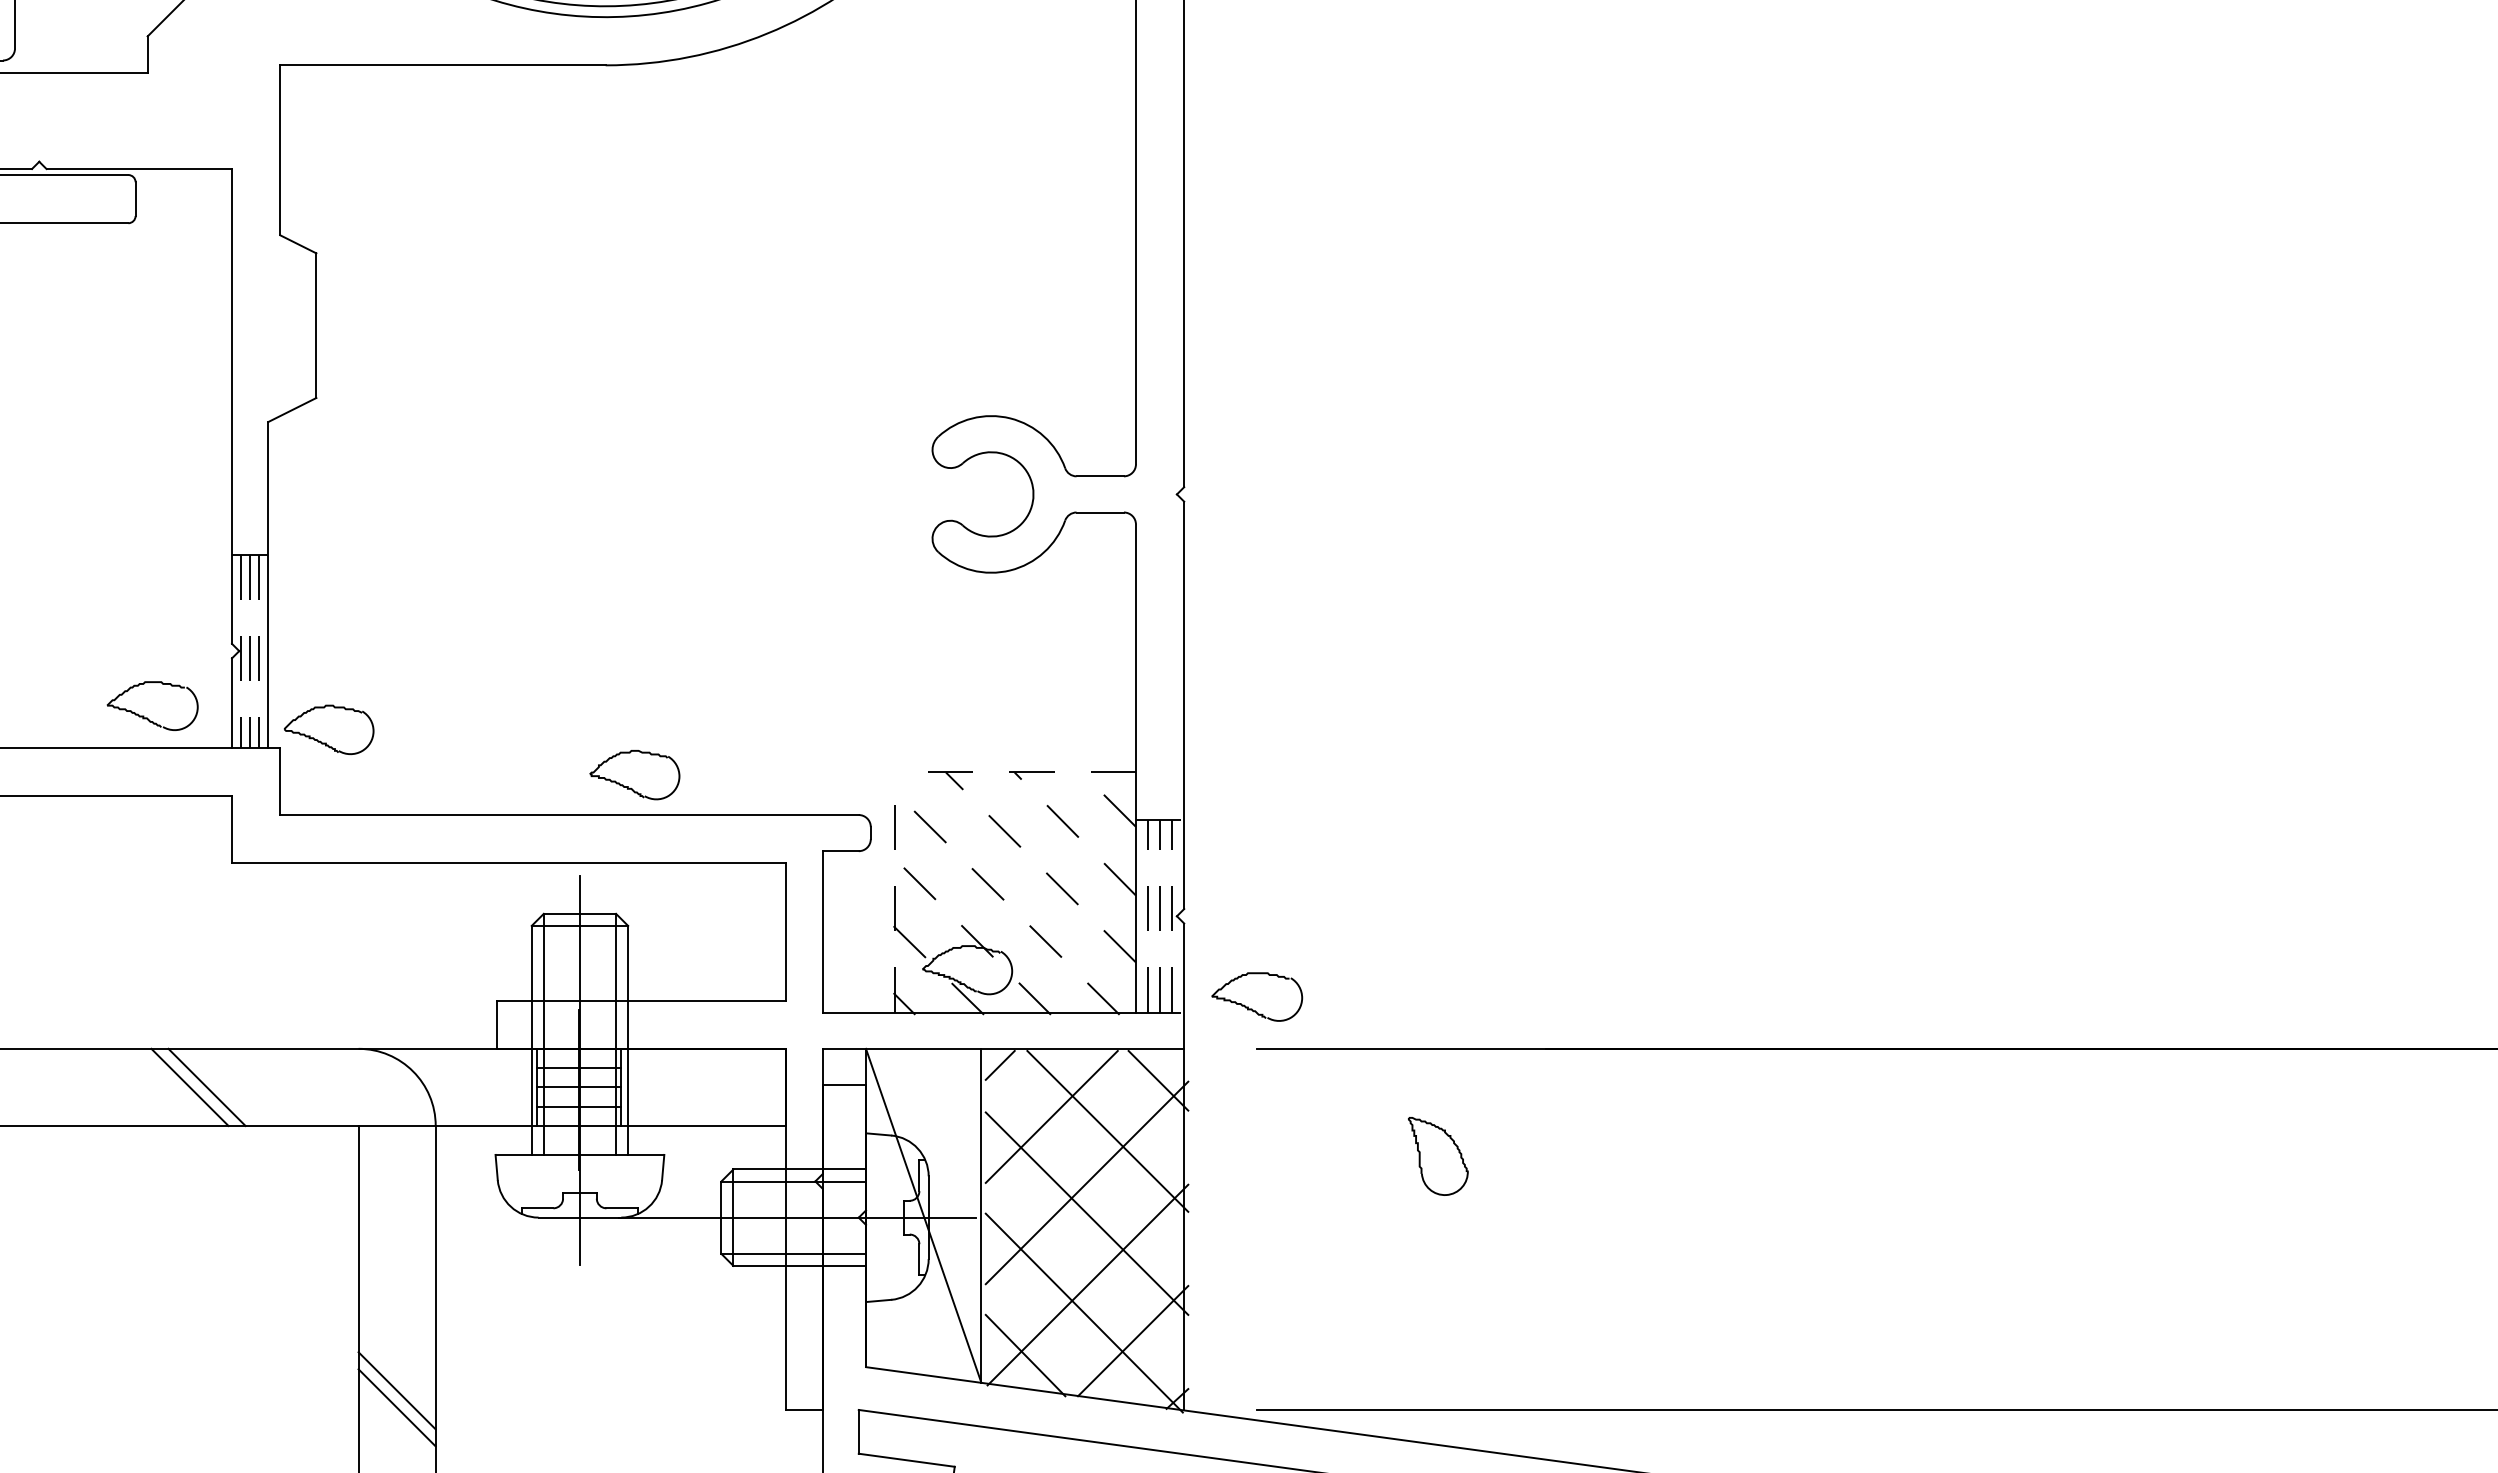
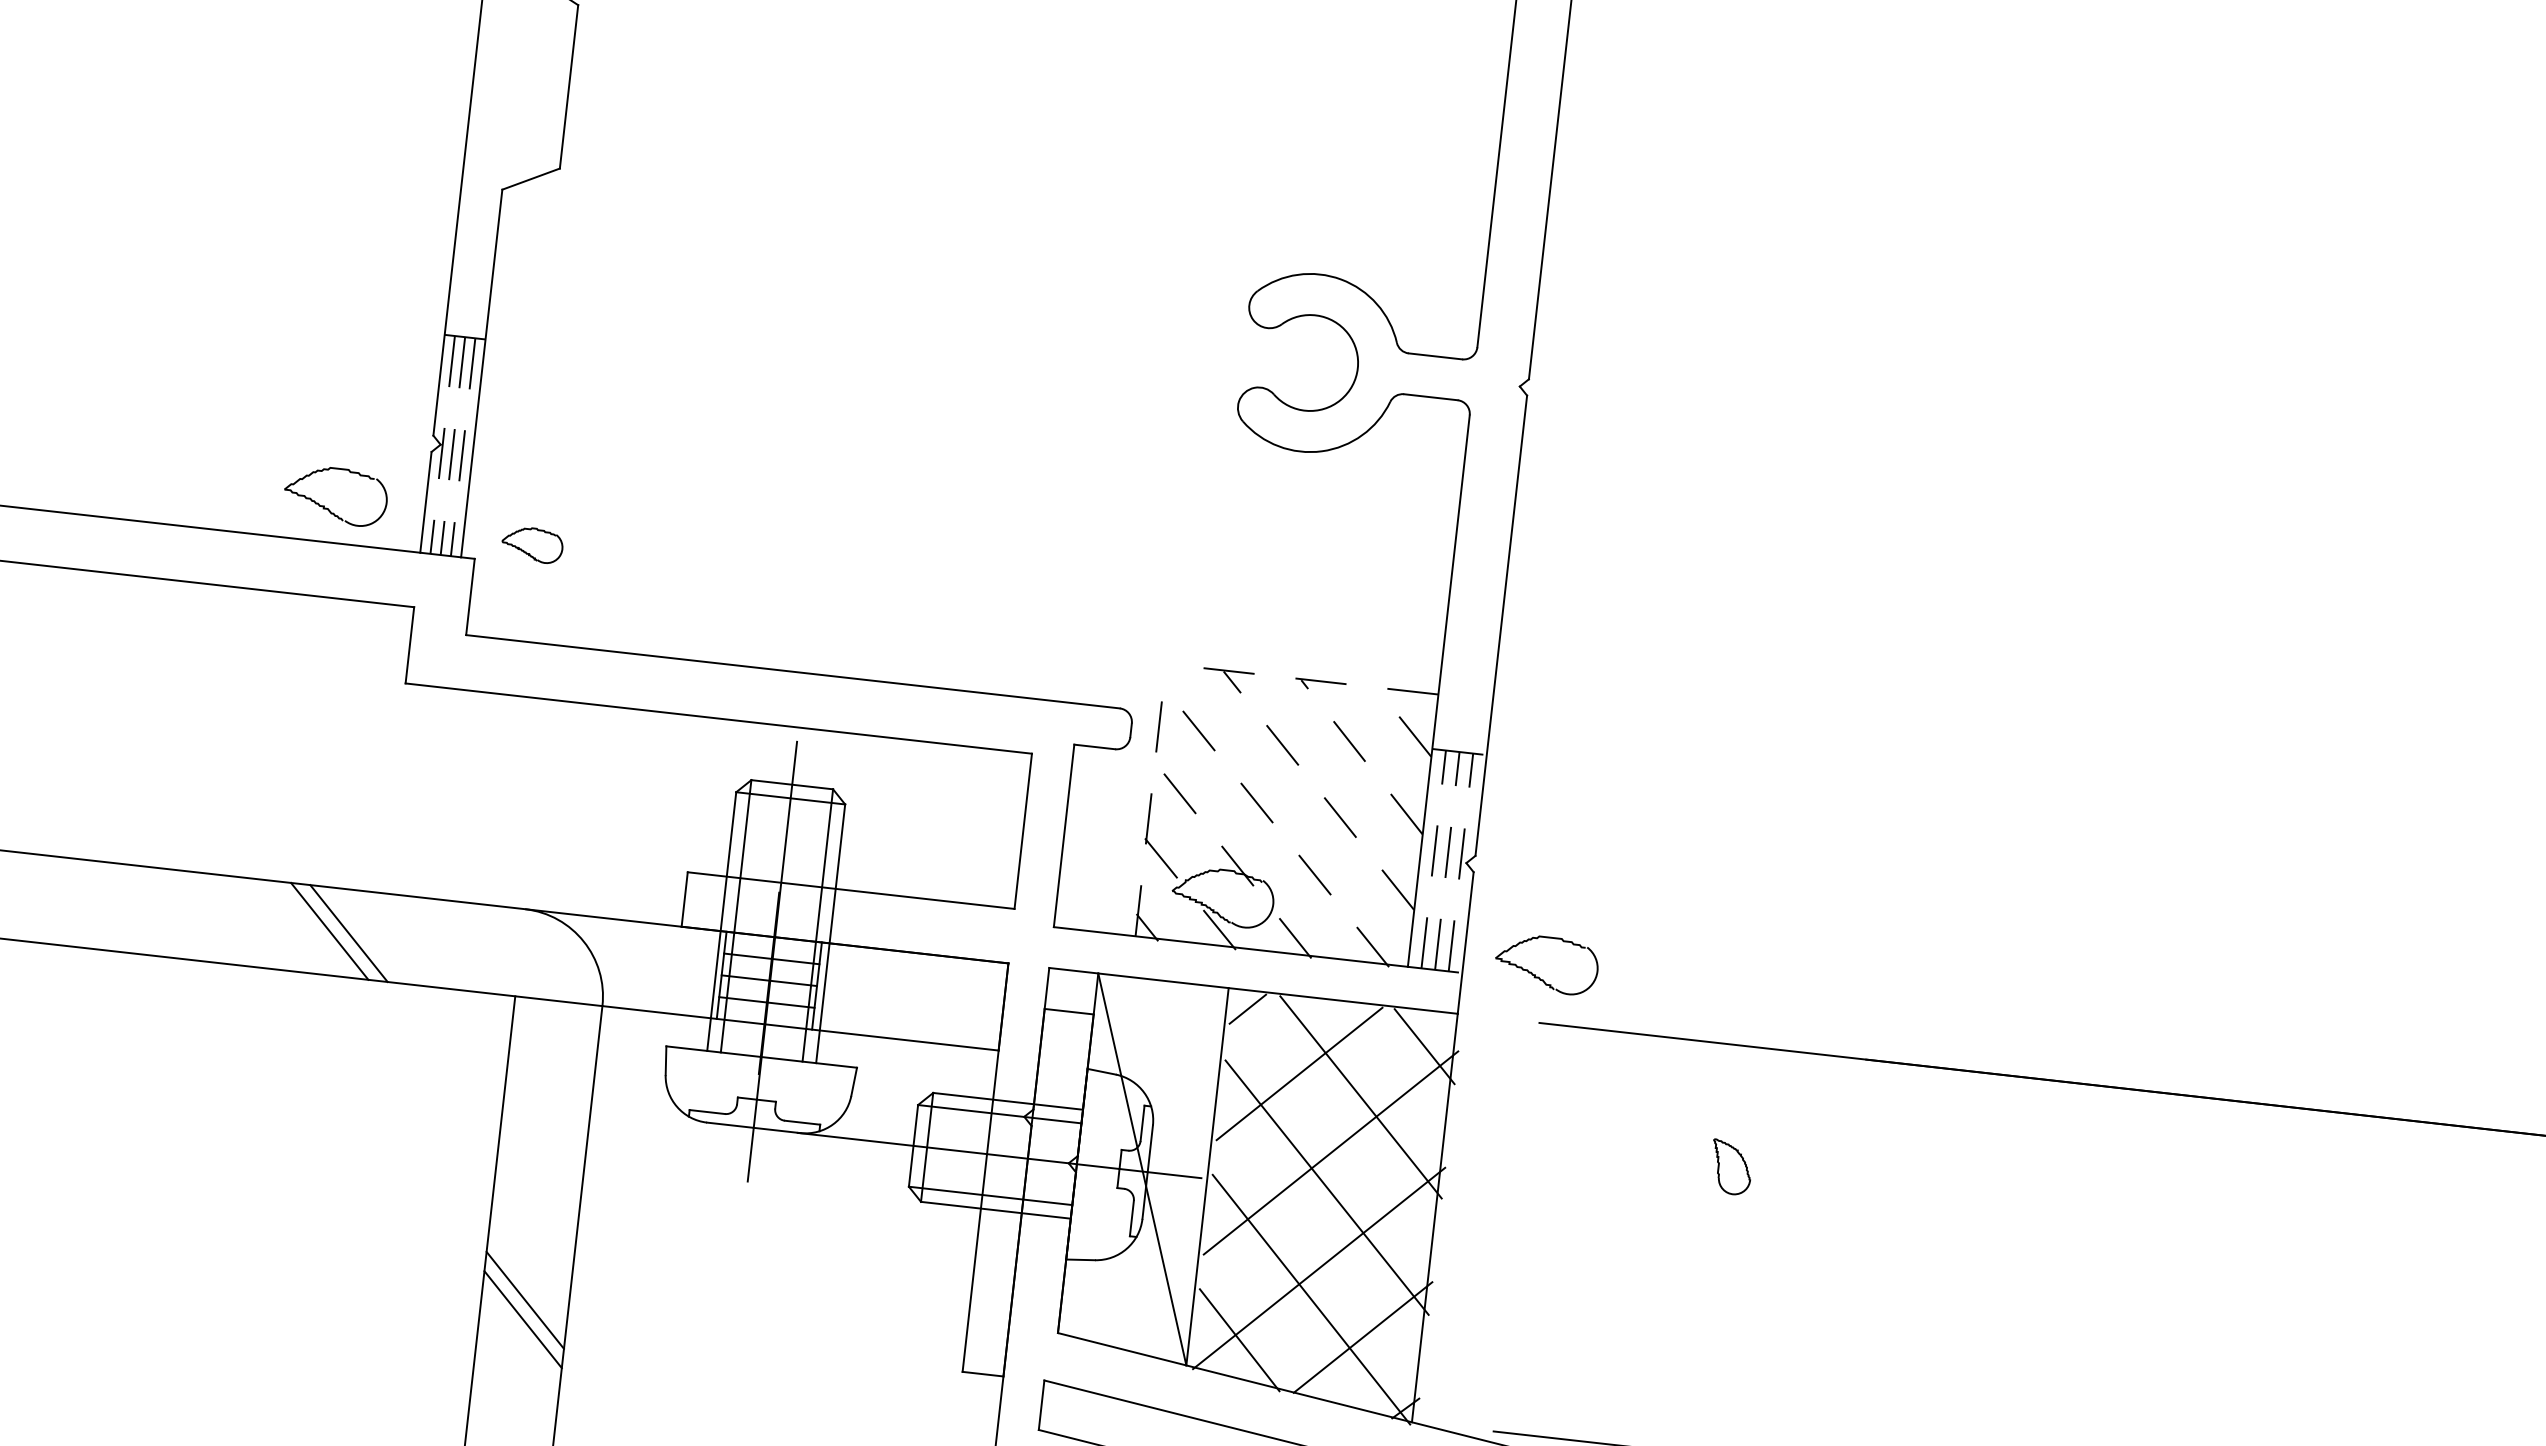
part: (329, 729) -> (532, 544), size x0.6
part: (634, 775) -> (871, 635), removed
part: (1438, 1156) -> (1731, 1167), size x0.6

